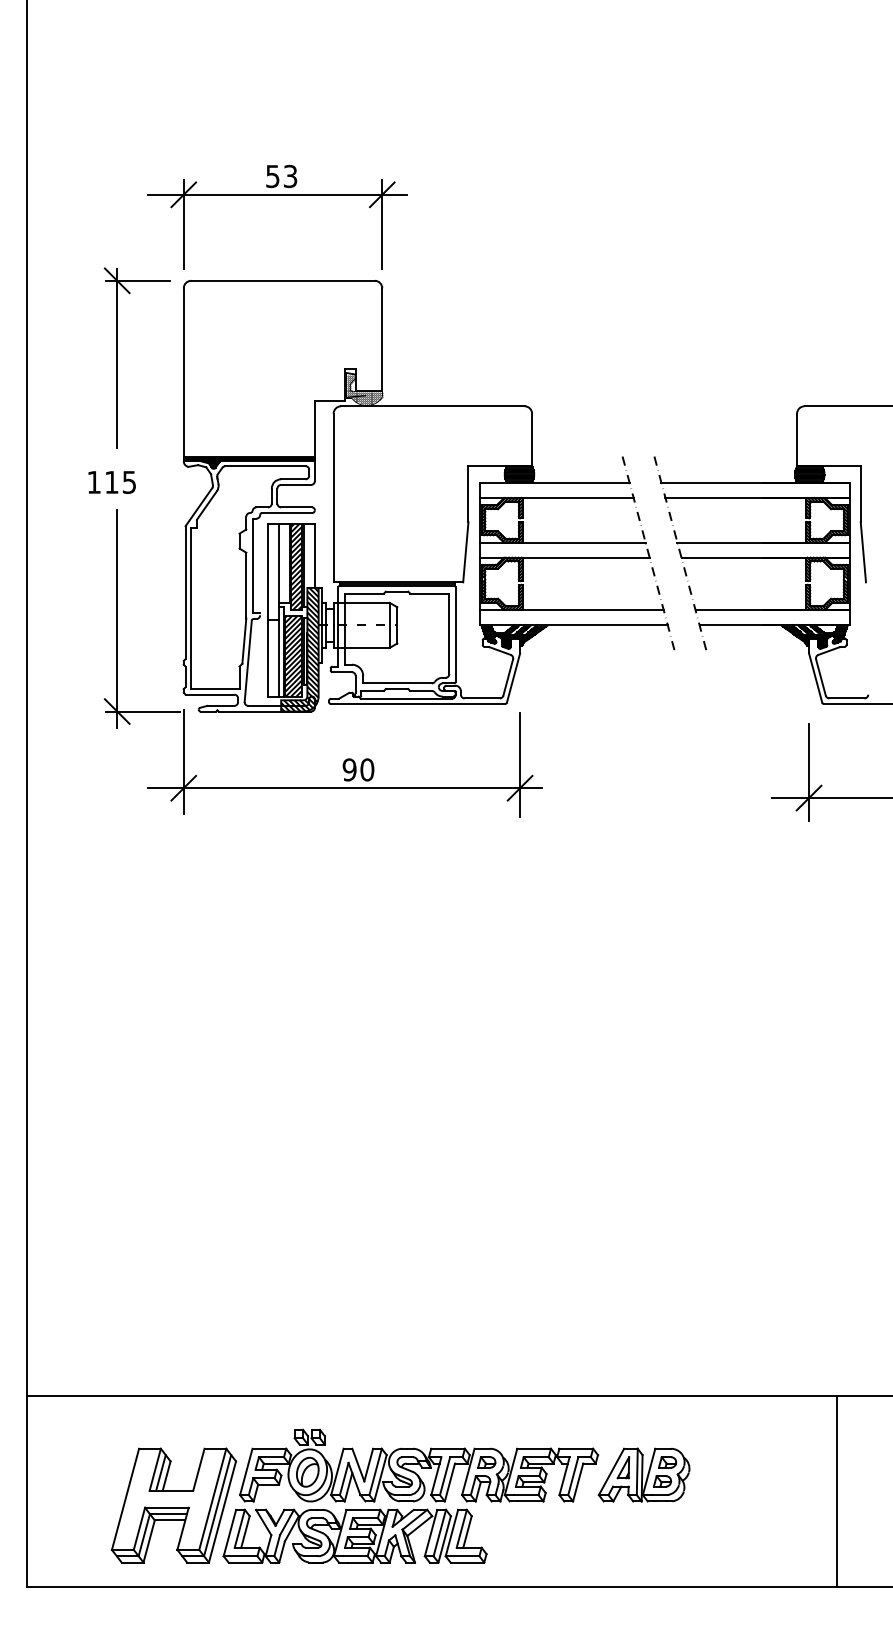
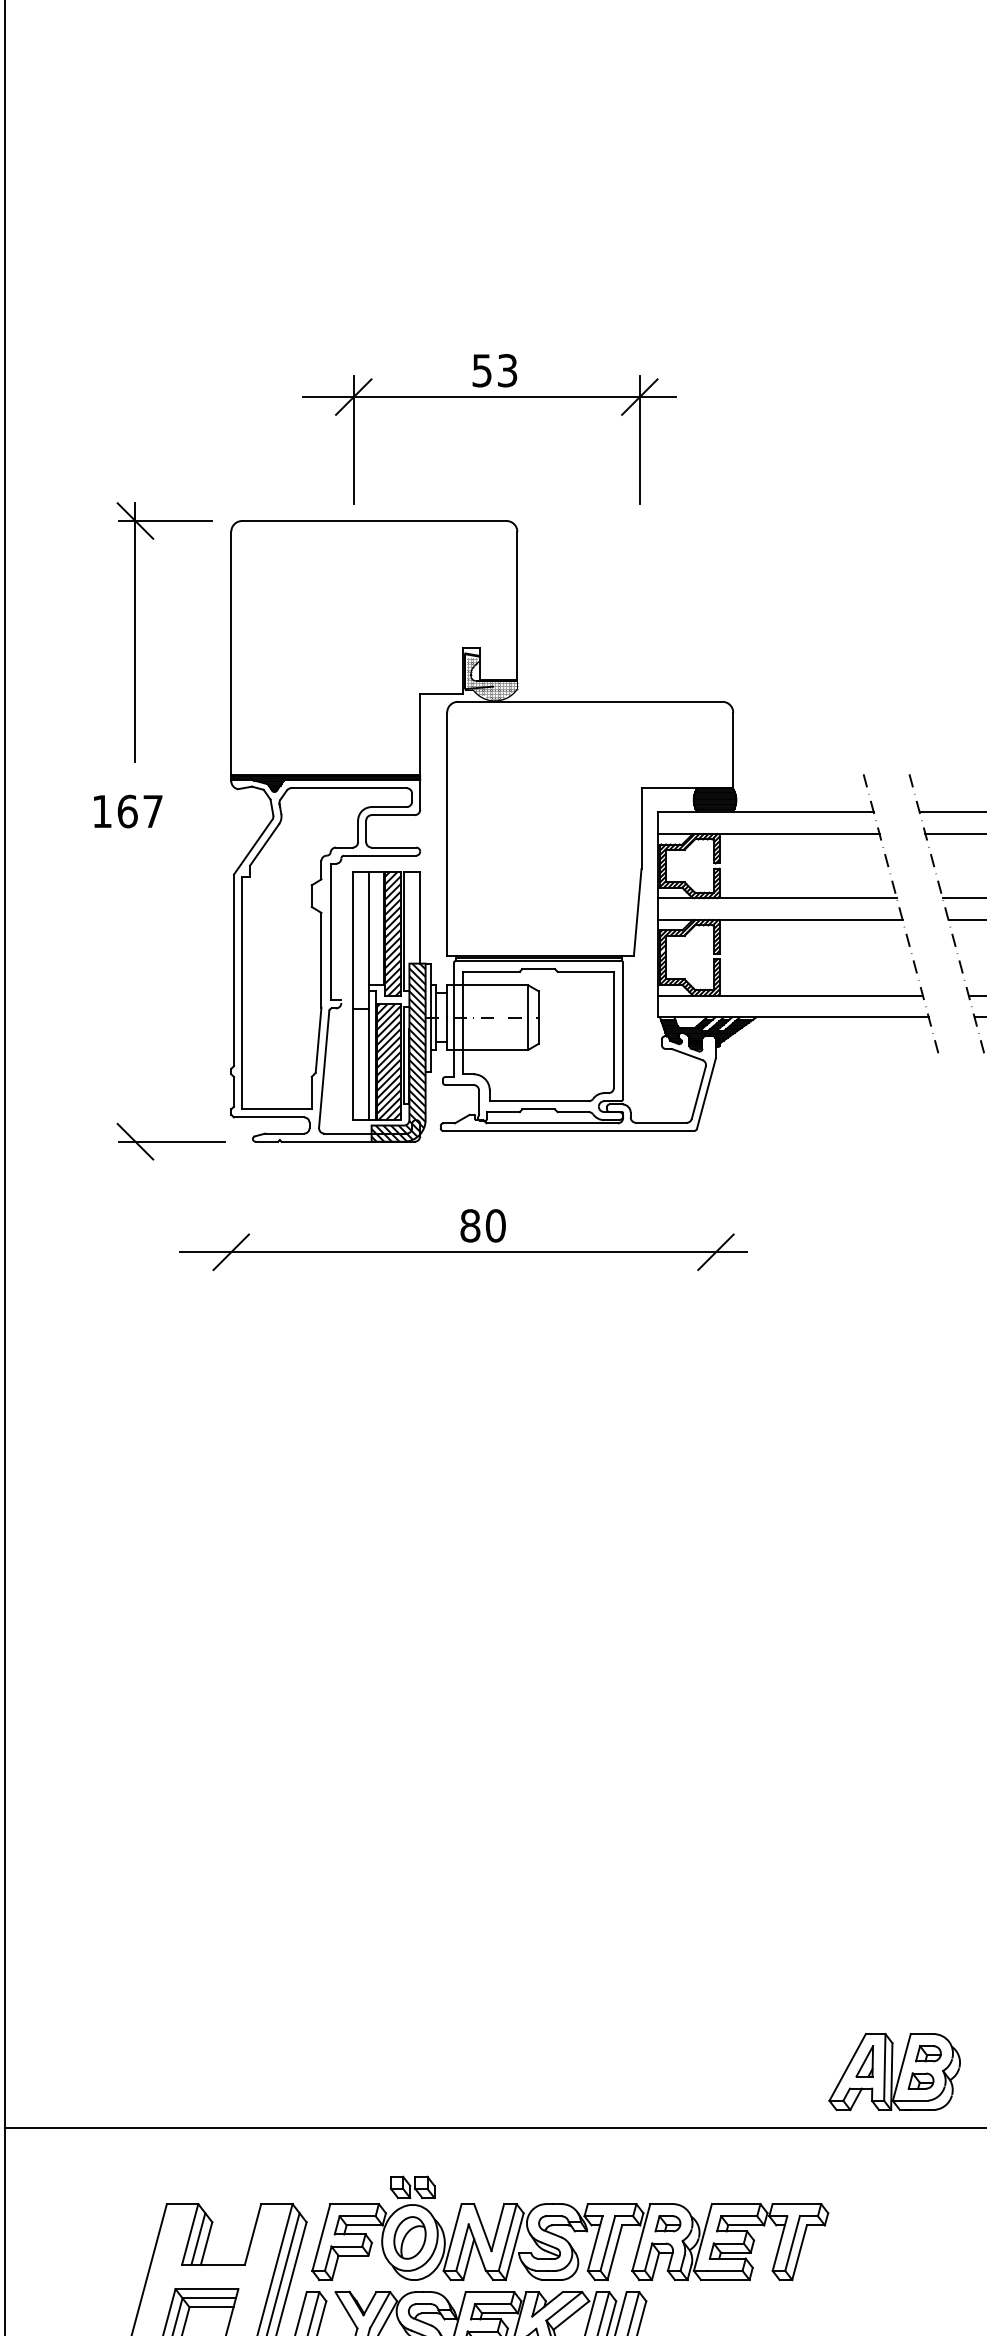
part: (277, 195) -> (488, 398), moved
text: (120, 481) -> (140, 810), 115 -> 167
line: (117, 618) -> (135, 1007), removed
line: (183, 761) -> (230, 1213), removed
line: (520, 764) -> (716, 1218), removed
text: (349, 769) -> (470, 1225), 90 -> 80
part: (643, 1474) -> (893, 2071), moved

